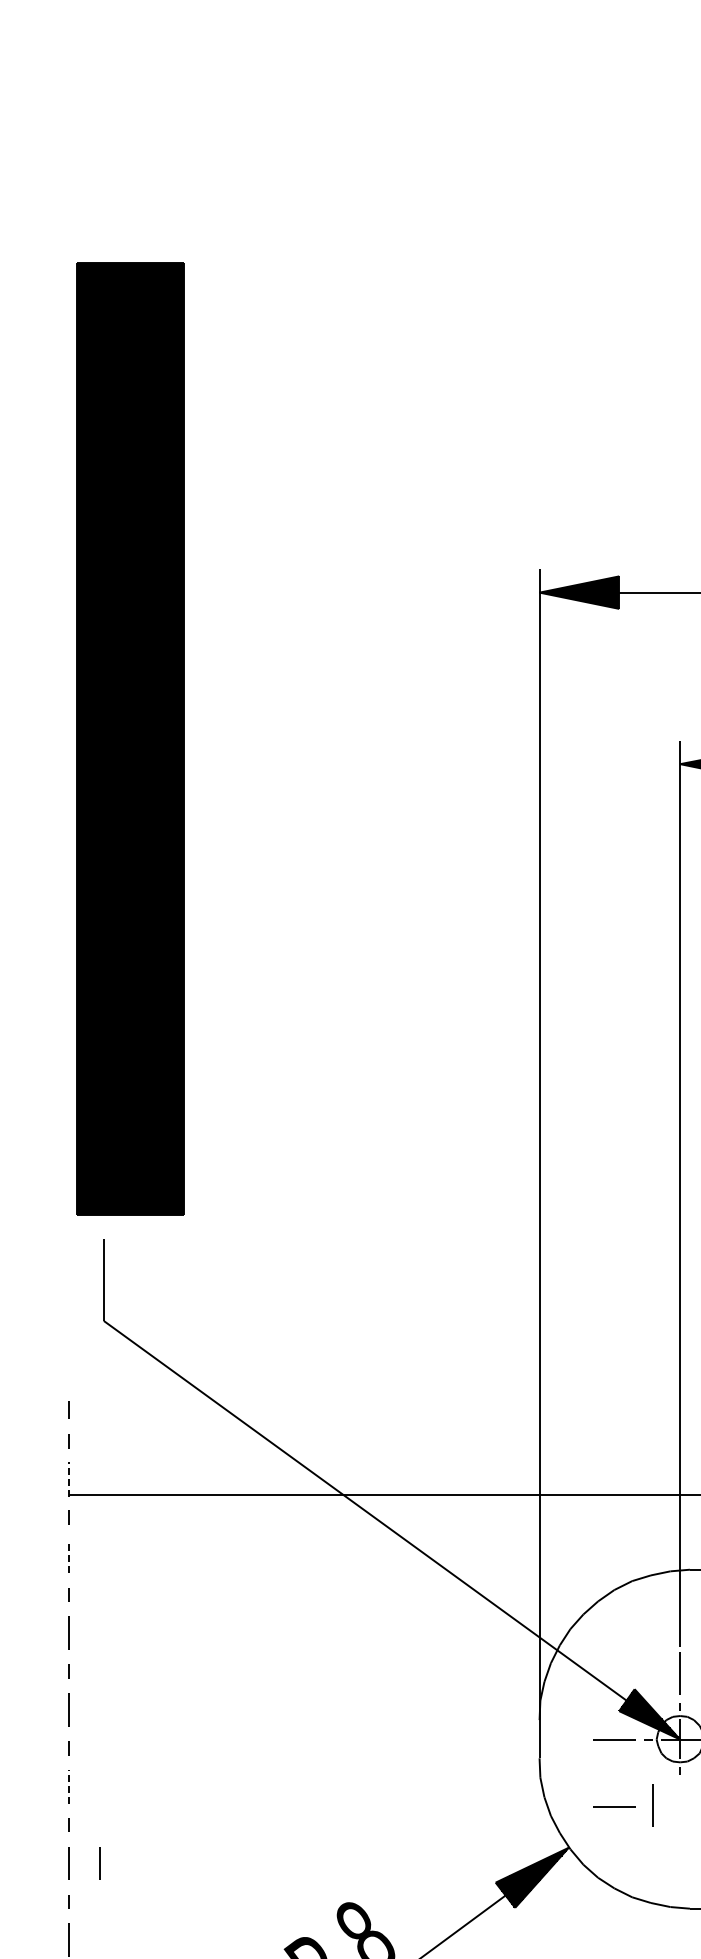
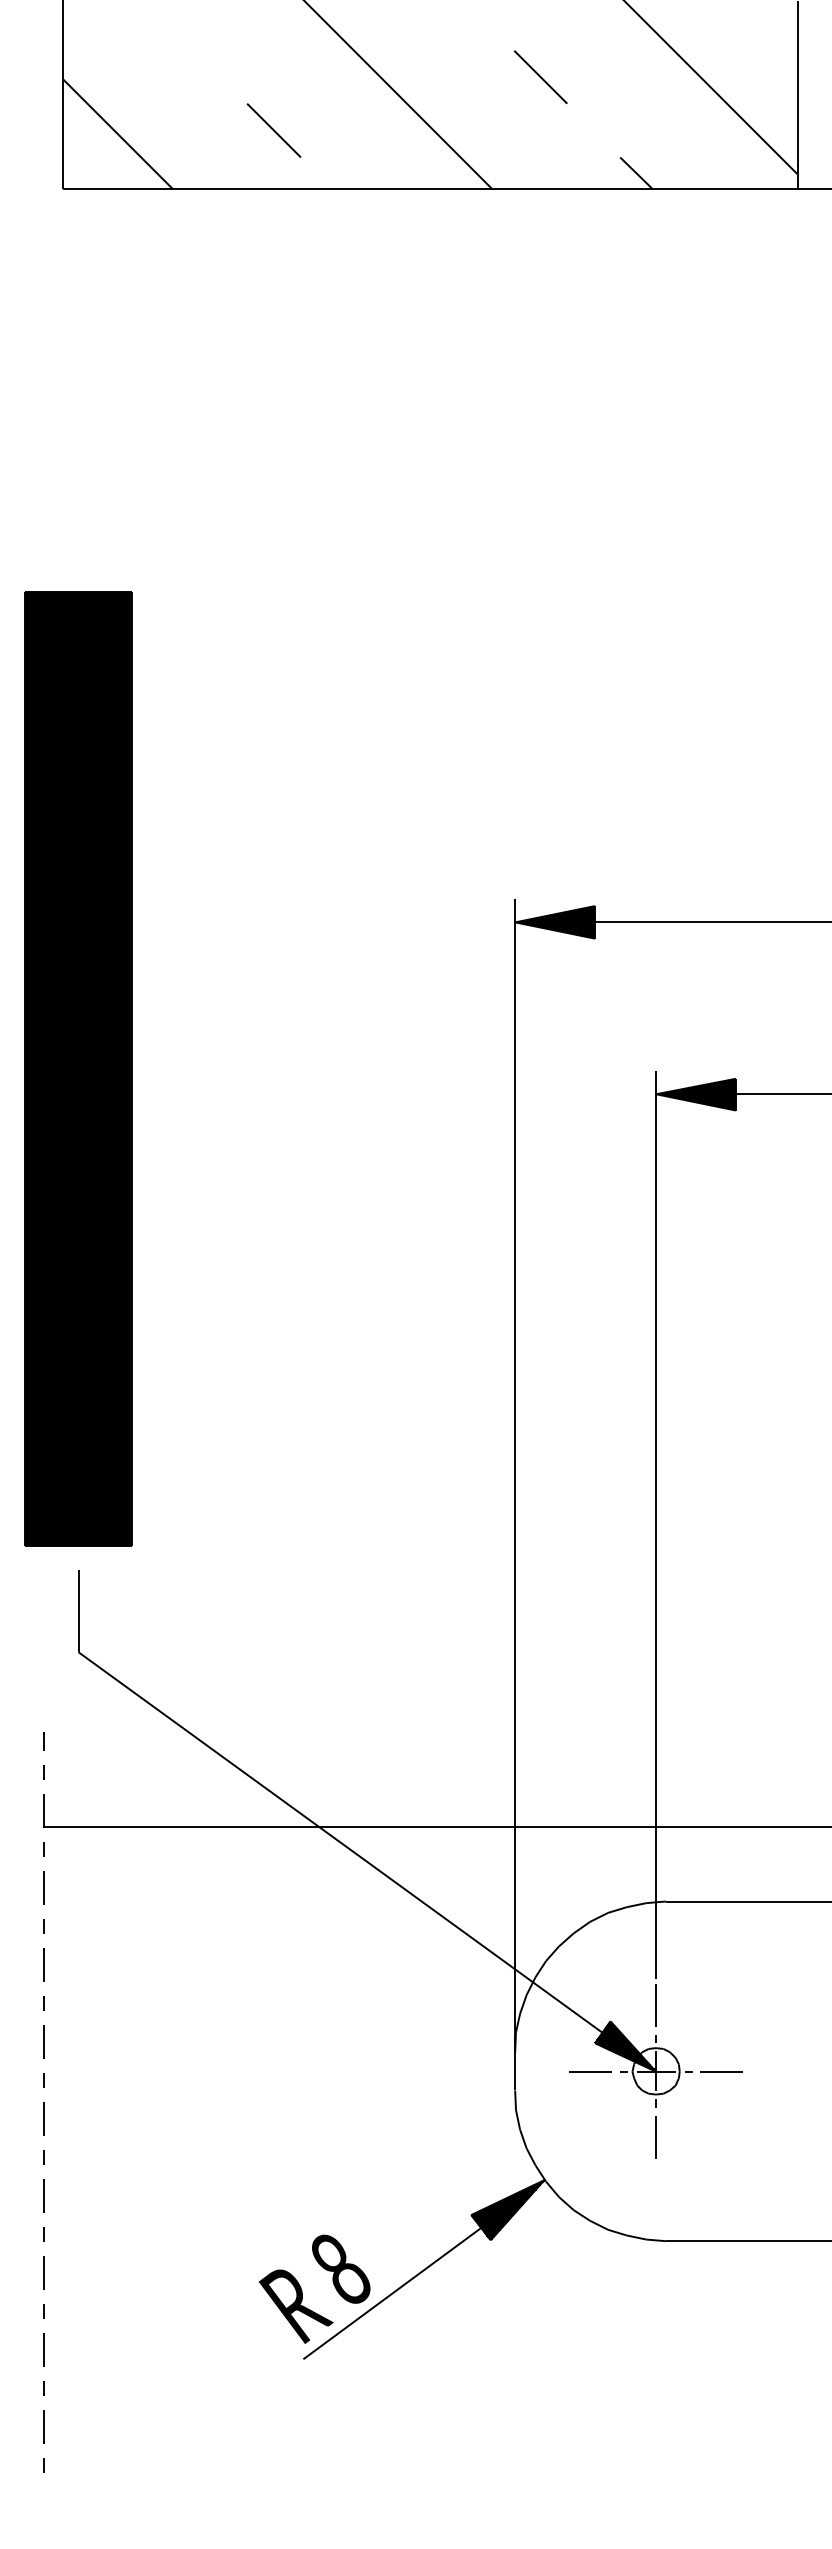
part: (130, 738) -> (78, 1068), moved
line: (68, 1478) -> (43, 1810), dashed -> solid
line: (68, 1556) -> (43, 1888), dashed -> solid
line: (68, 1786) -> (43, 2118), dashed -> solid
line: (652, 1805) -> (655, 2137), moved
line: (614, 1807) -> (590, 2139), removed
line: (99, 1863) -> (74, 2195), removed

